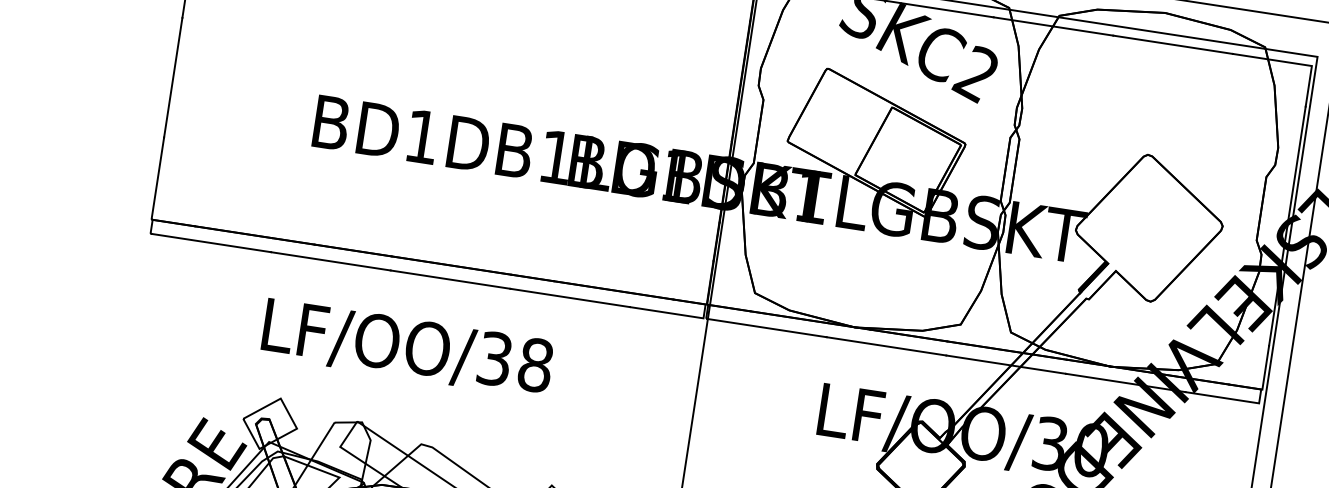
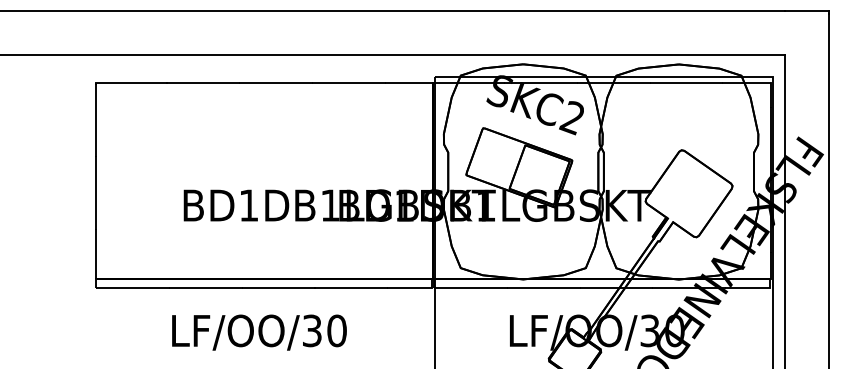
text: (534, 364) -> (336, 330), LF/OO/38 -> LF/OO/30

